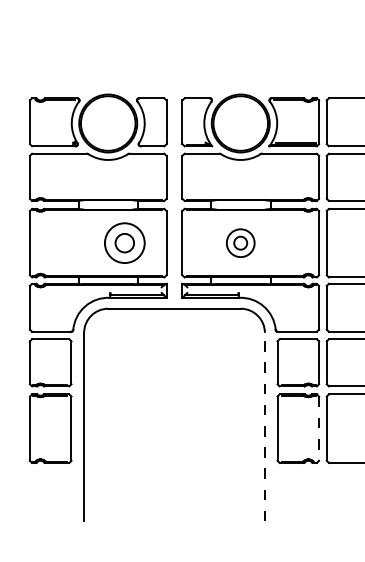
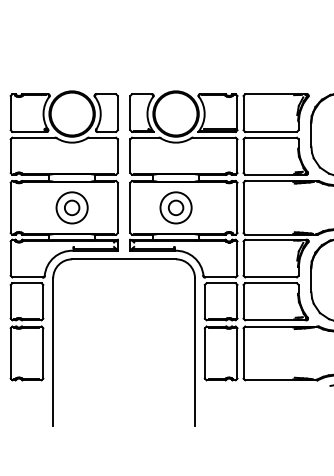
part: (124, 242) -> (71, 207), moved
part: (240, 242) -> (175, 207), size x1.43
line: (265, 427) -> (195, 352), dashed -> solid
line: (319, 428) -> (237, 353), dashed -> solid

